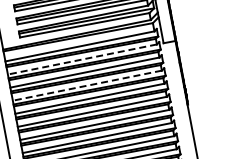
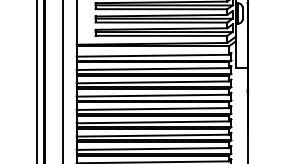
line: (82, 59) -> (152, 69), dashed -> solid
line: (87, 85) -> (152, 95), dashed -> solid

